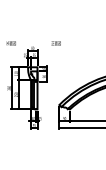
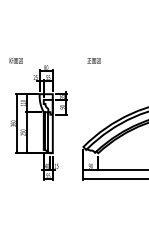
text: (55, 43) -> (93, 60), moved

